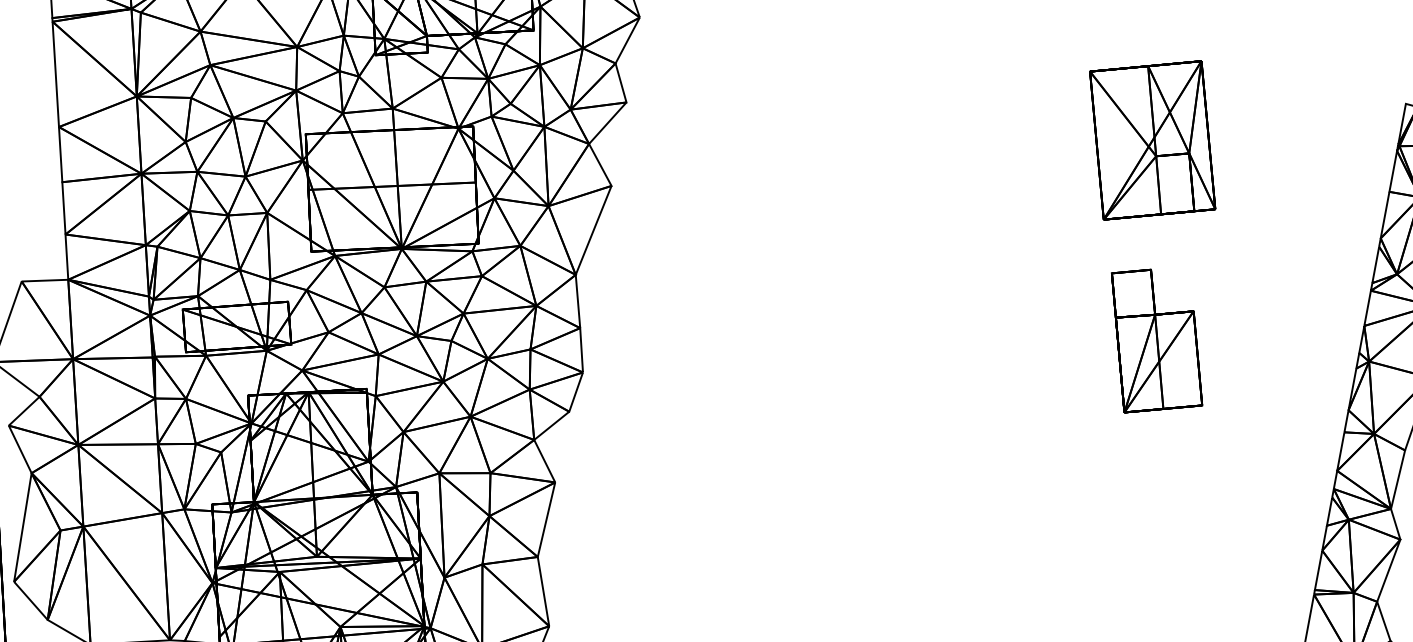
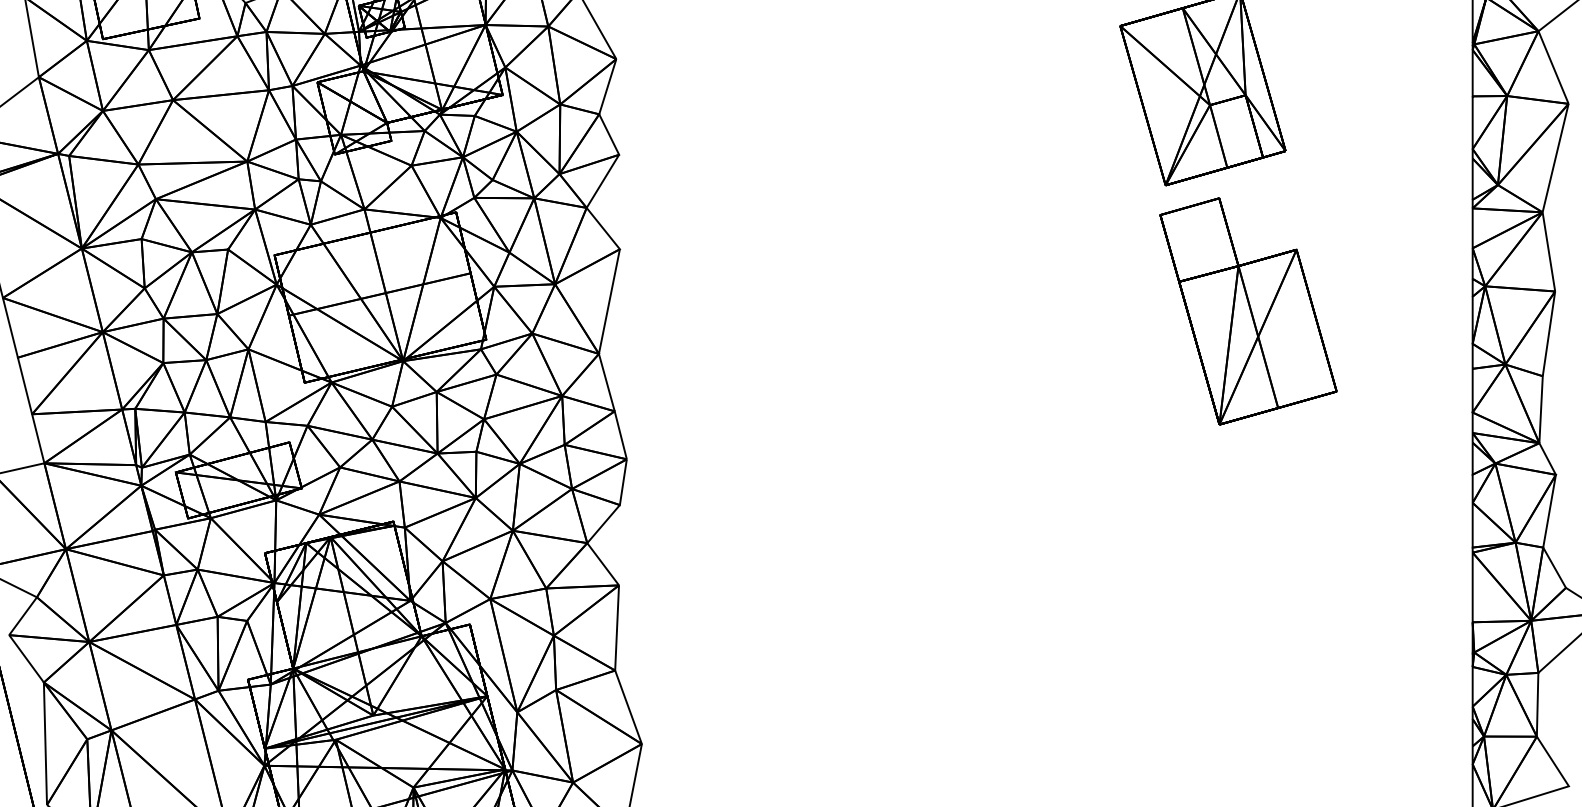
part: (1156, 343) -> (1248, 310), size x1.4

